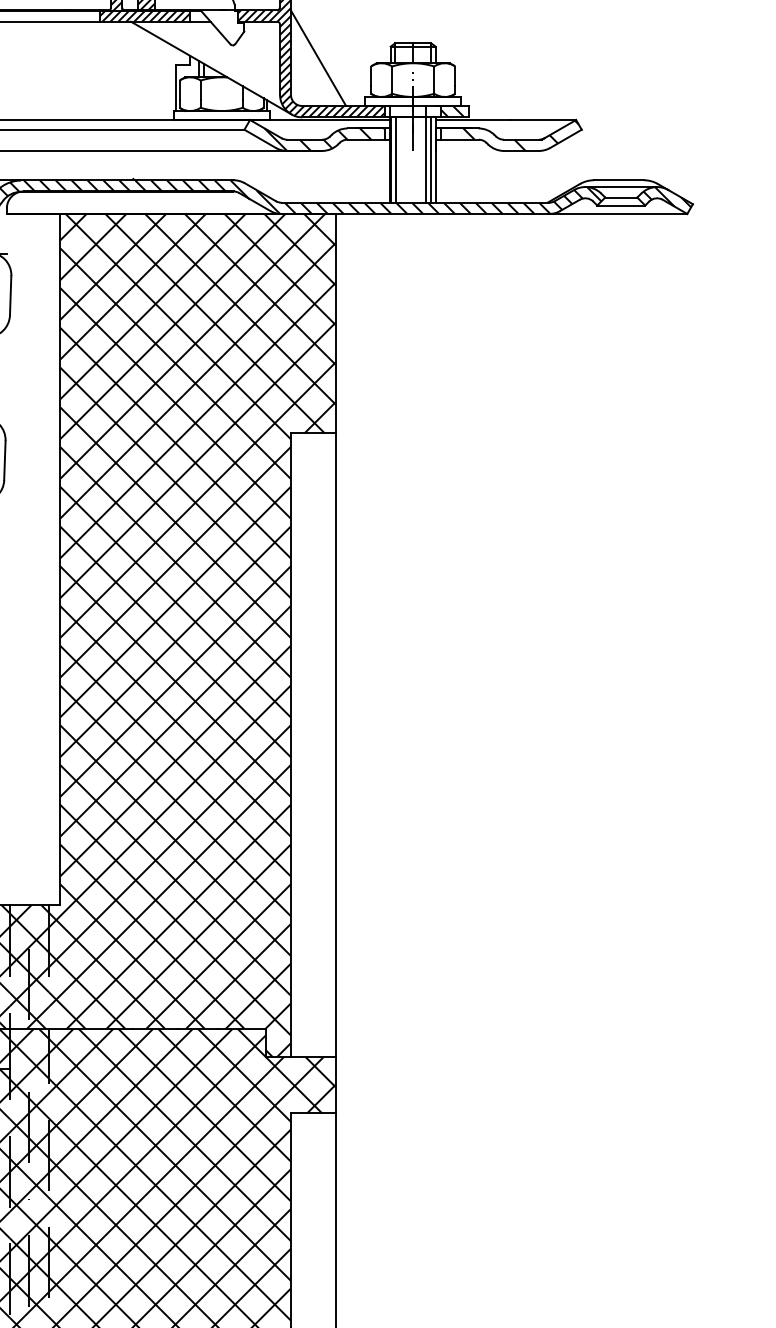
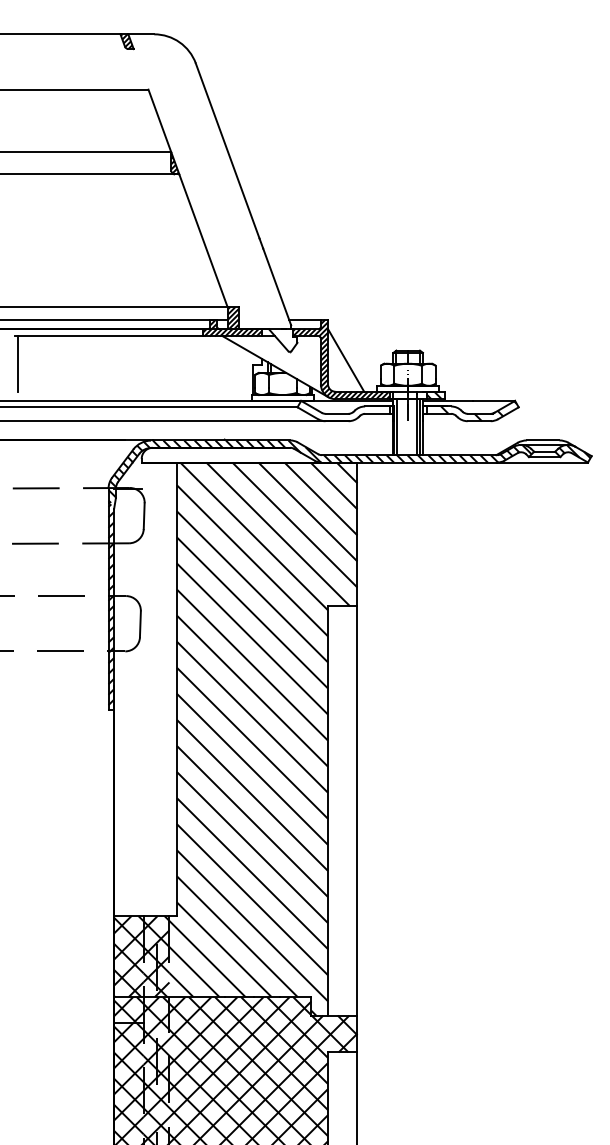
hatch: (323, 139) -> (349, 413), removed
hatch: (192, 634) -> (263, 738), removed

